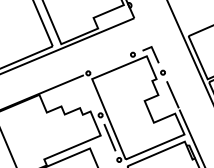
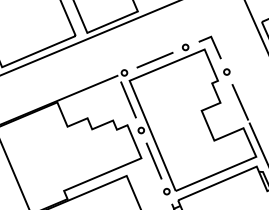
line: (110, 63) -> (154, 59), added
line: (91, 92) -> (128, 99), added

